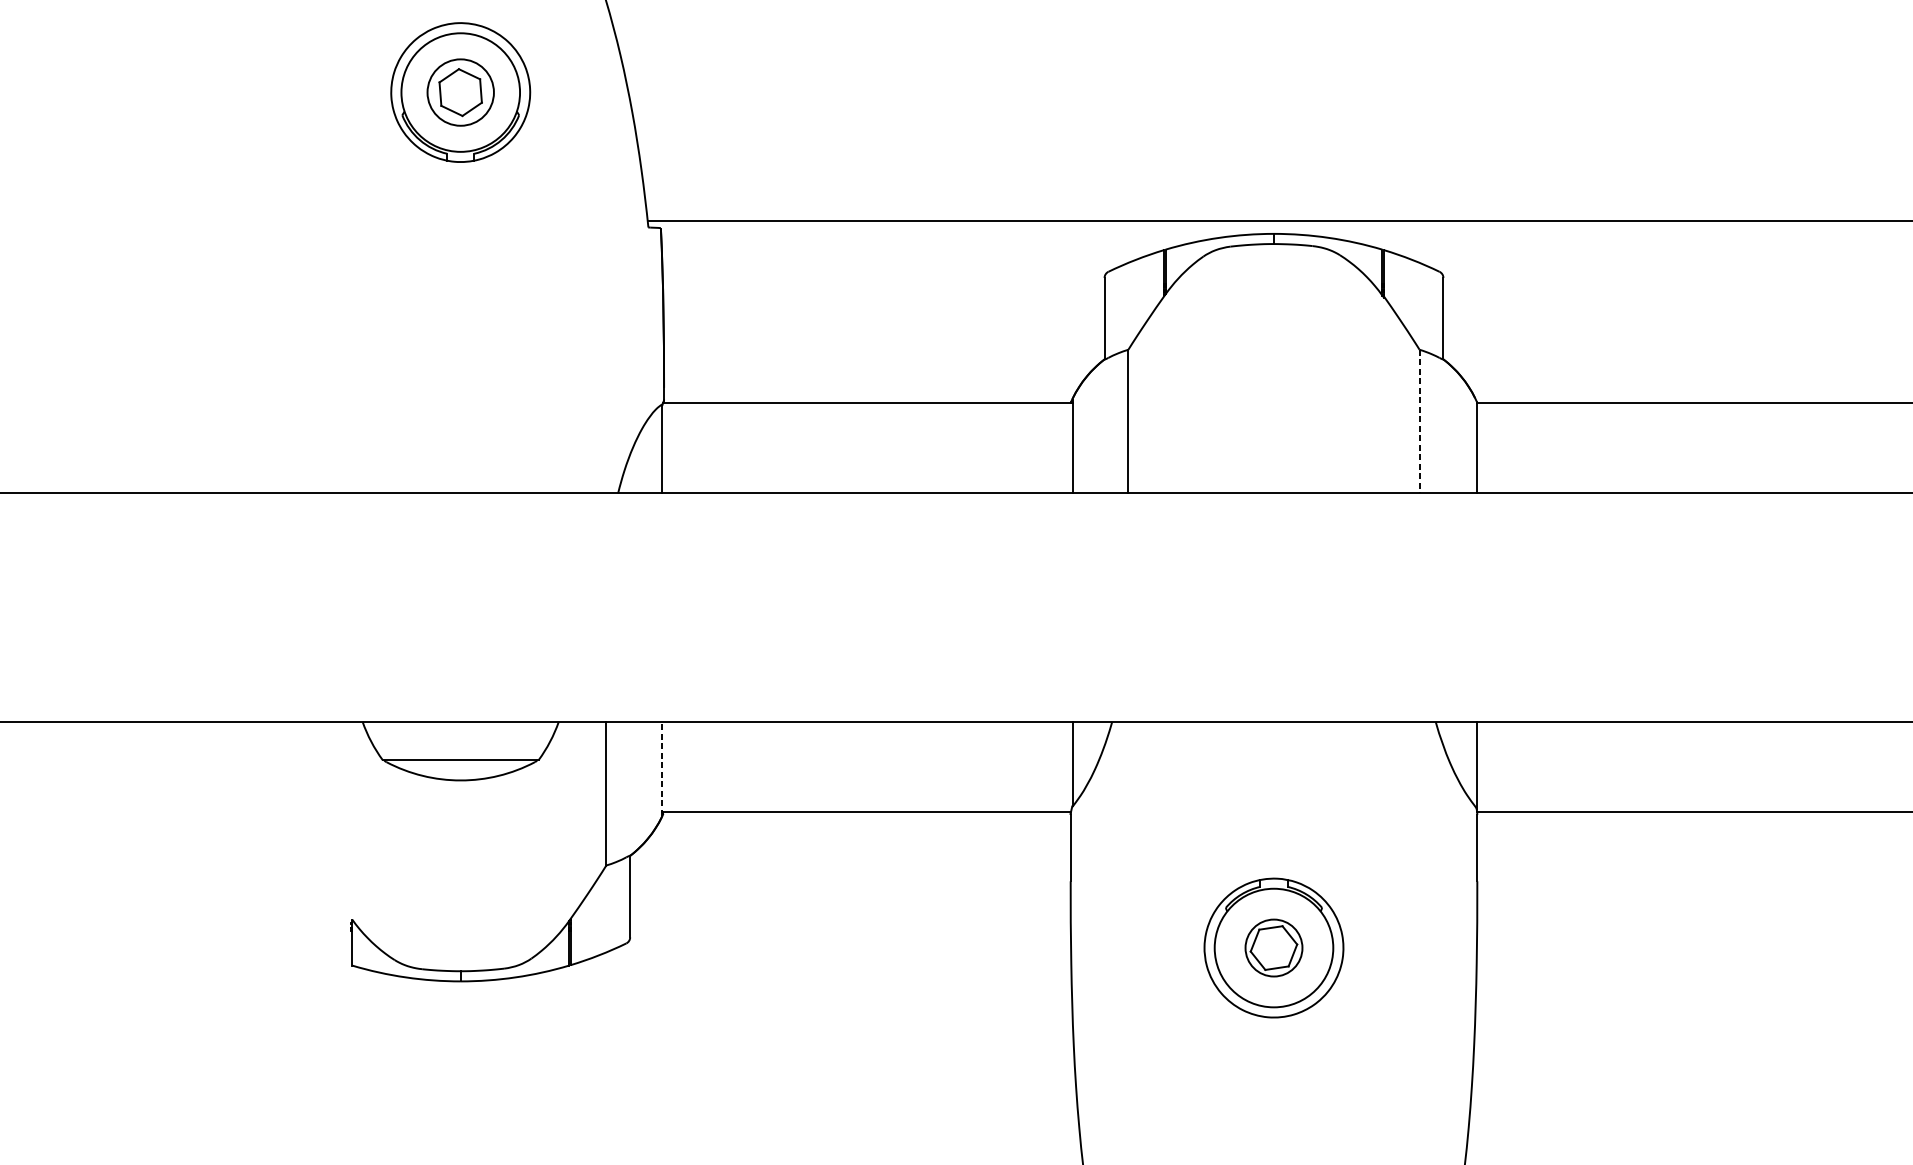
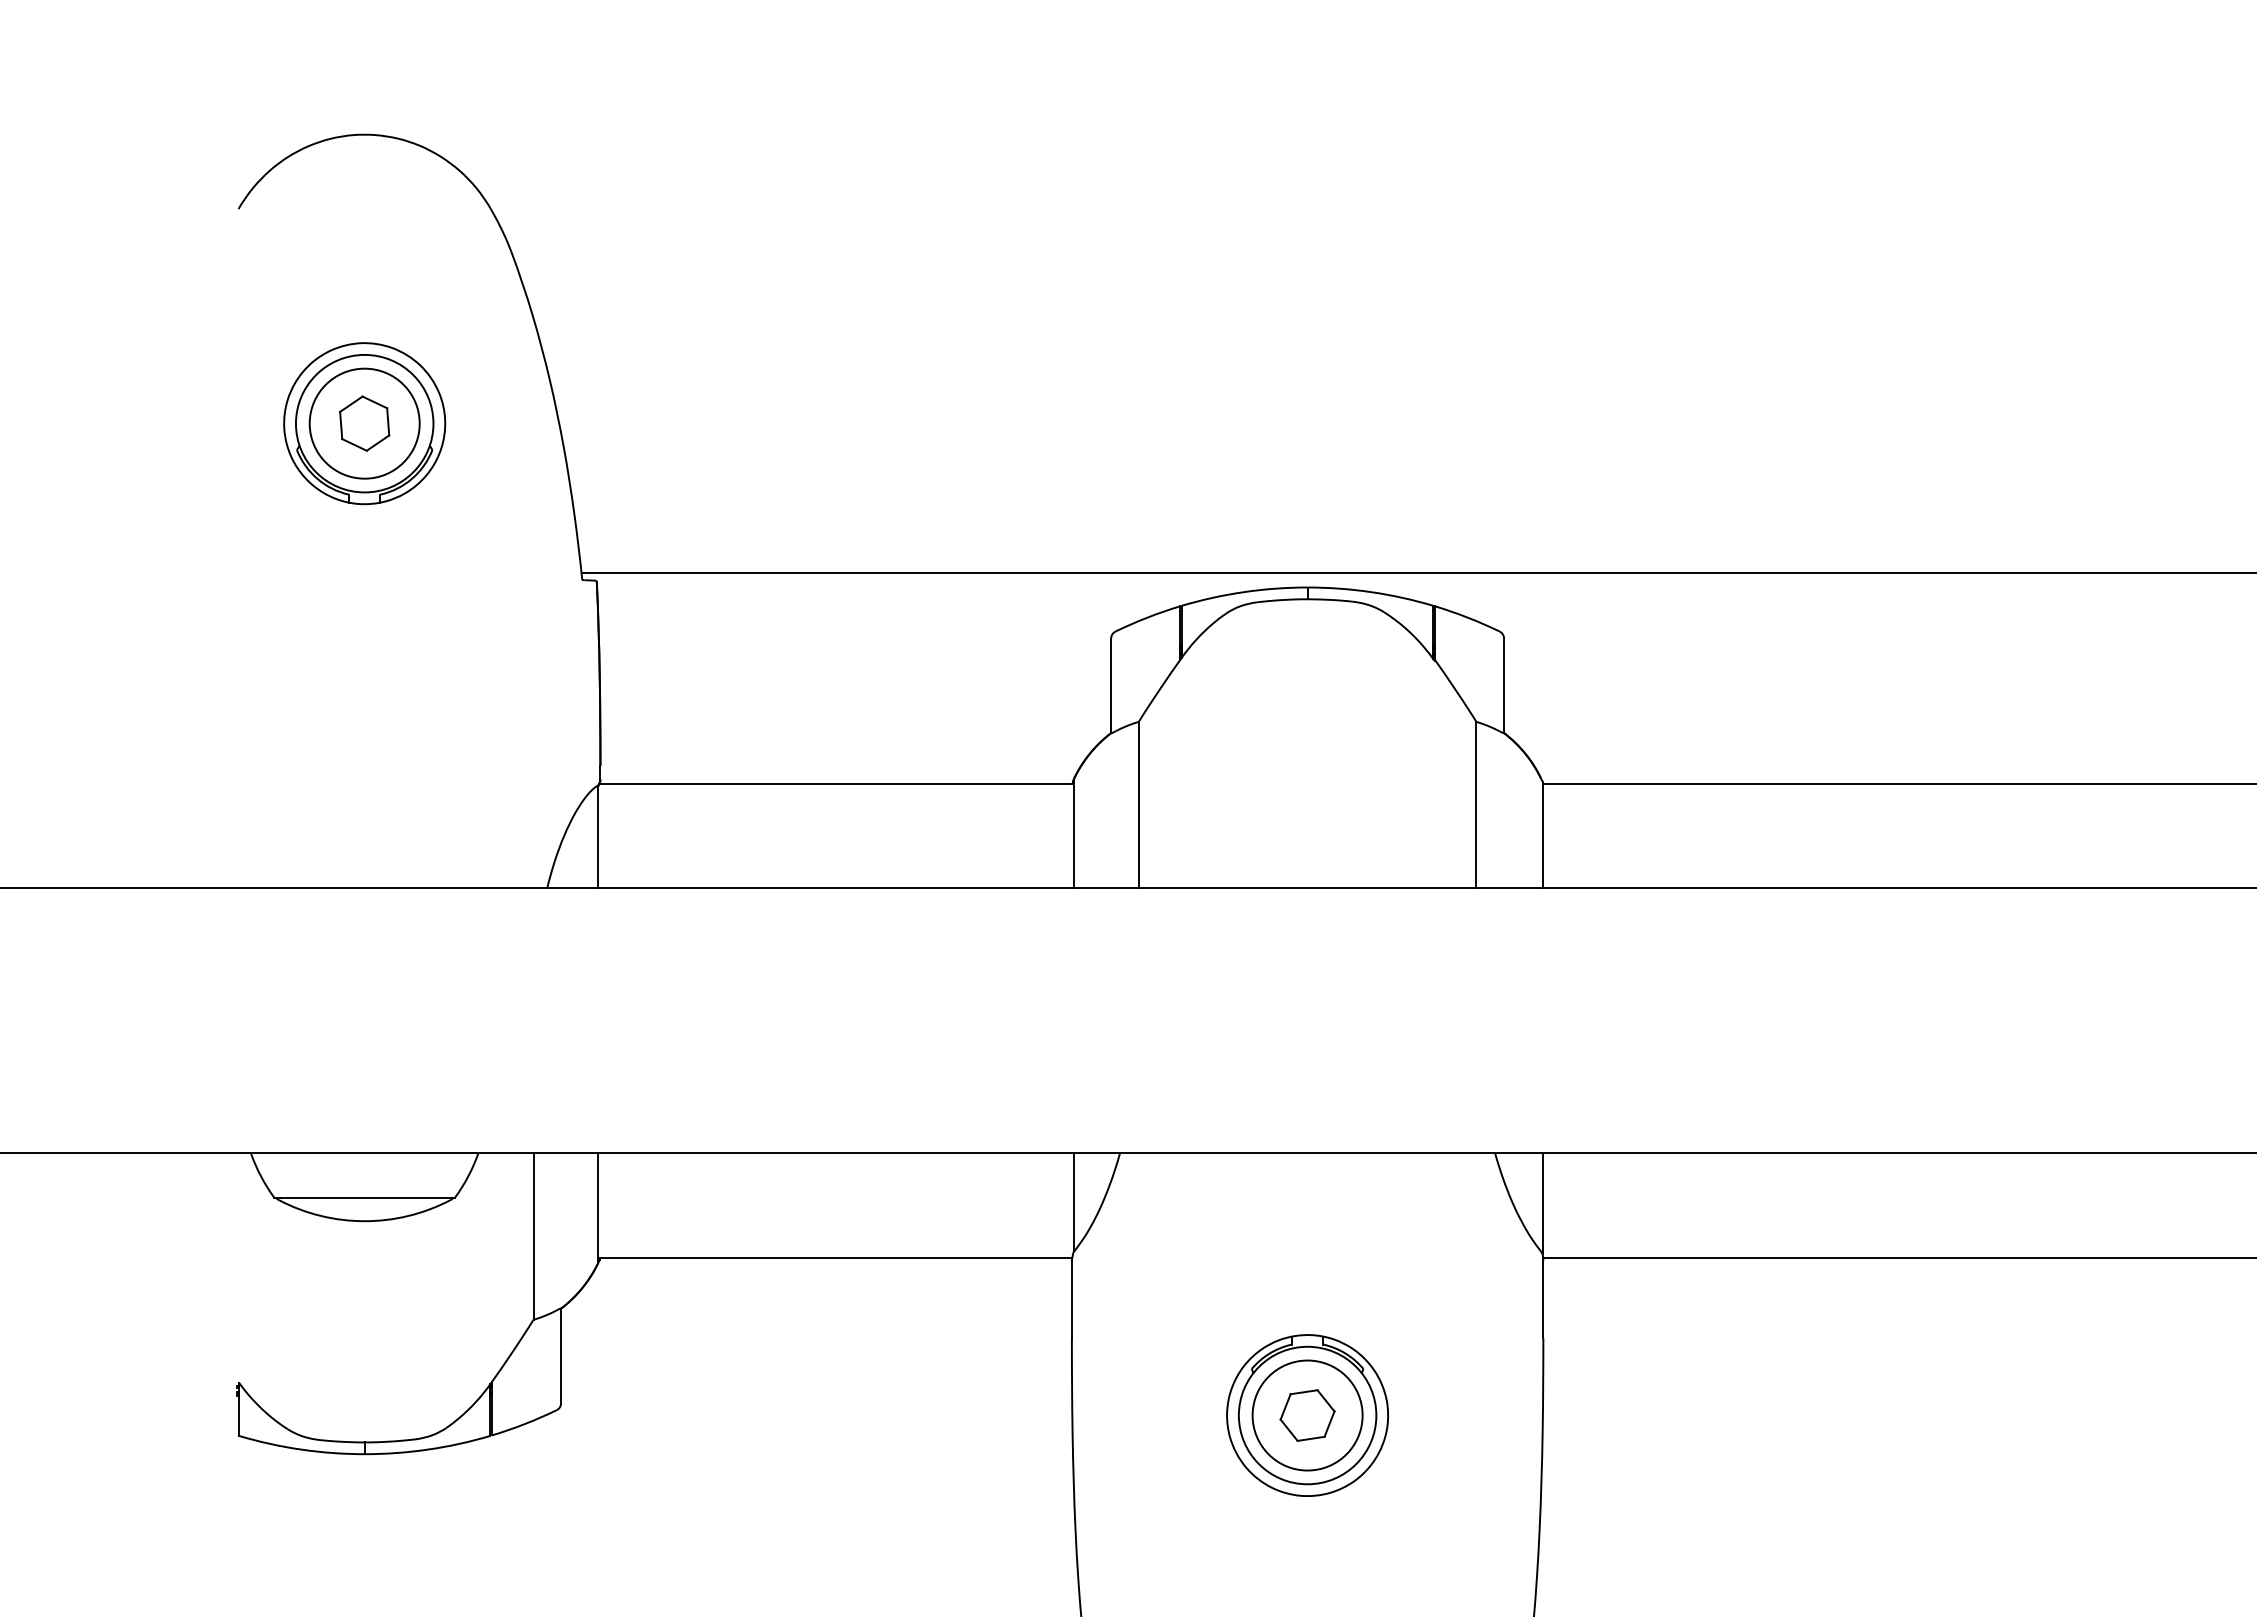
circle: (460, 92) -> (364, 423), size x1.43
line: (1419, 421) -> (1476, 805), dashed -> solid
line: (662, 768) -> (598, 1207), dashed -> solid
circle: (1273, 948) -> (1307, 1415), size x1.67

